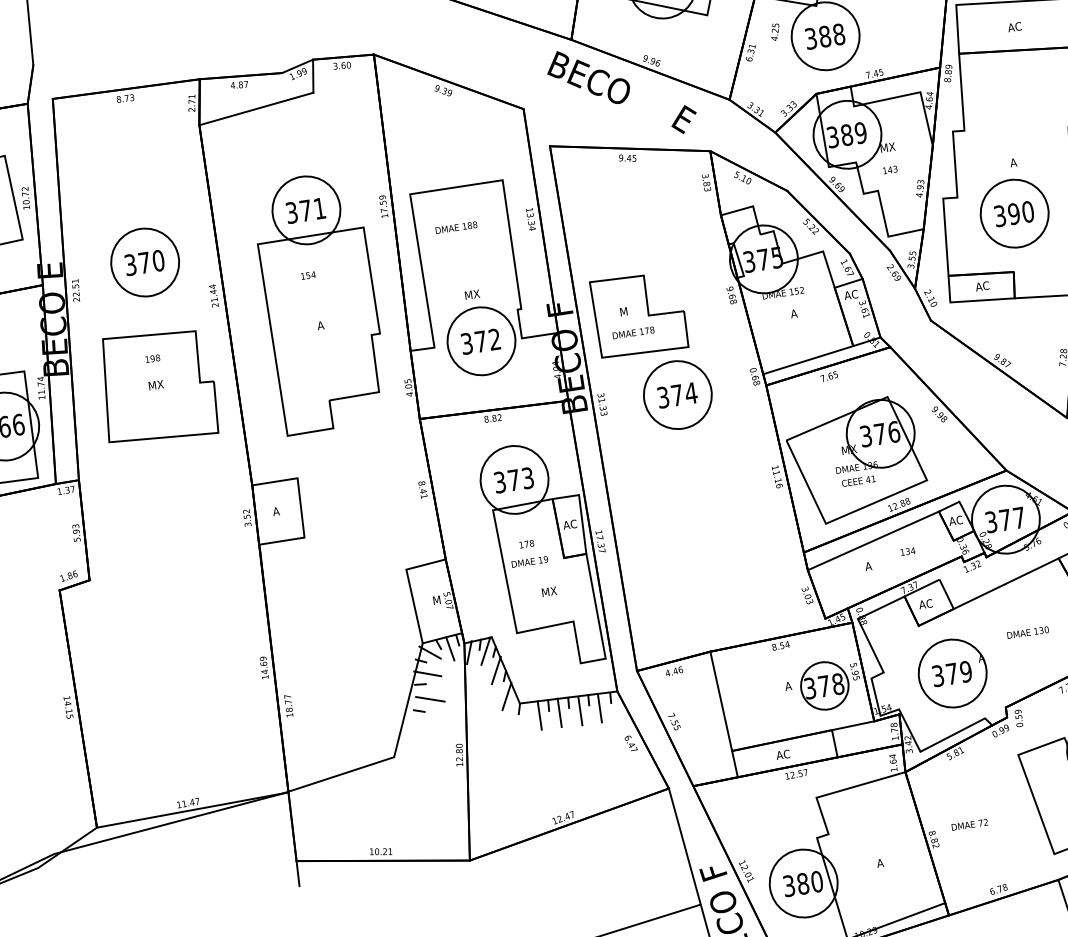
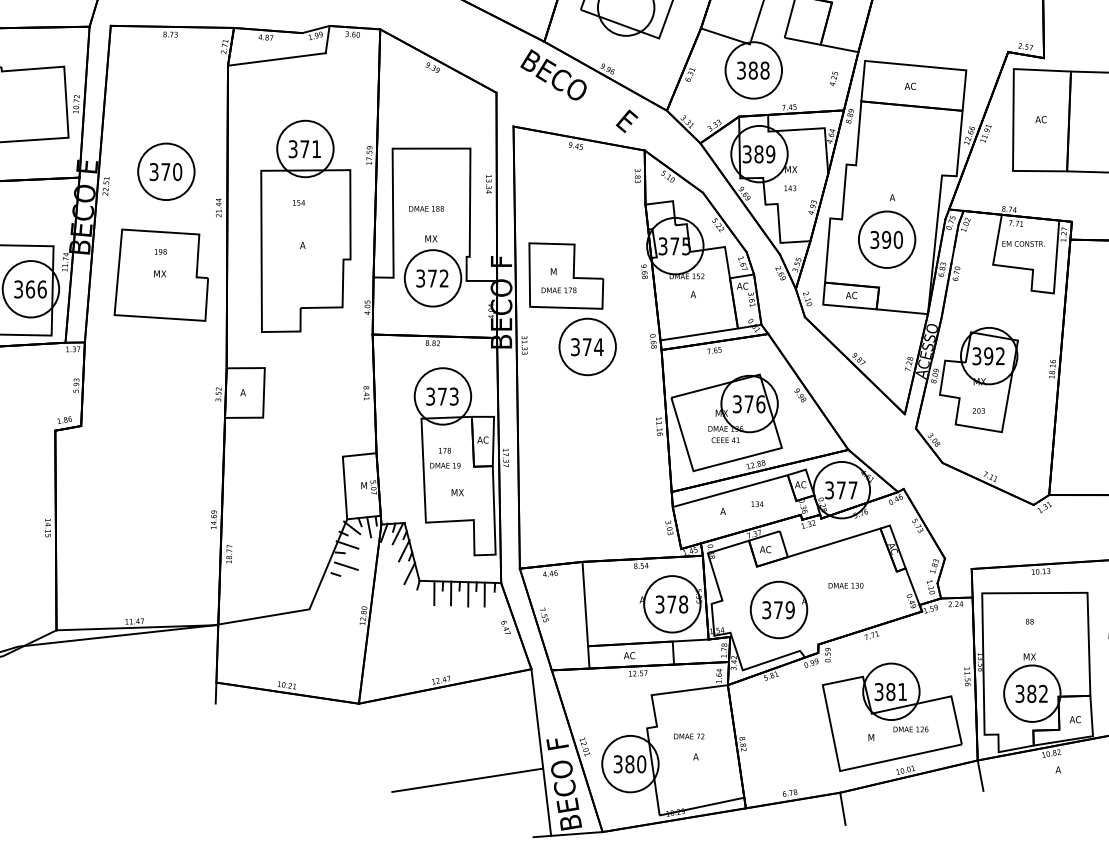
text: (774, 31) -> (833, 78), moved
text: (456, 227) -> (426, 208), moved
circle: (825, 686) -> (672, 604), size x1.43
text: (970, 824) -> (689, 736), moved

